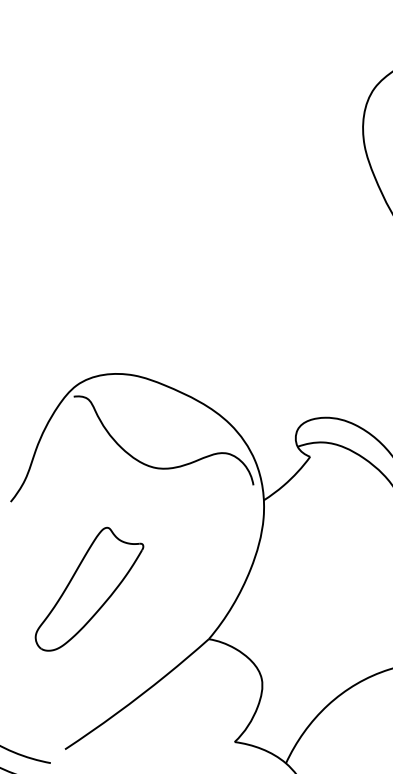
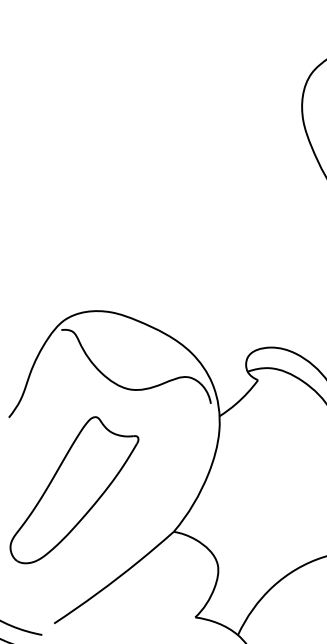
part: (89, 589) -> (74, 490), size x1.43

